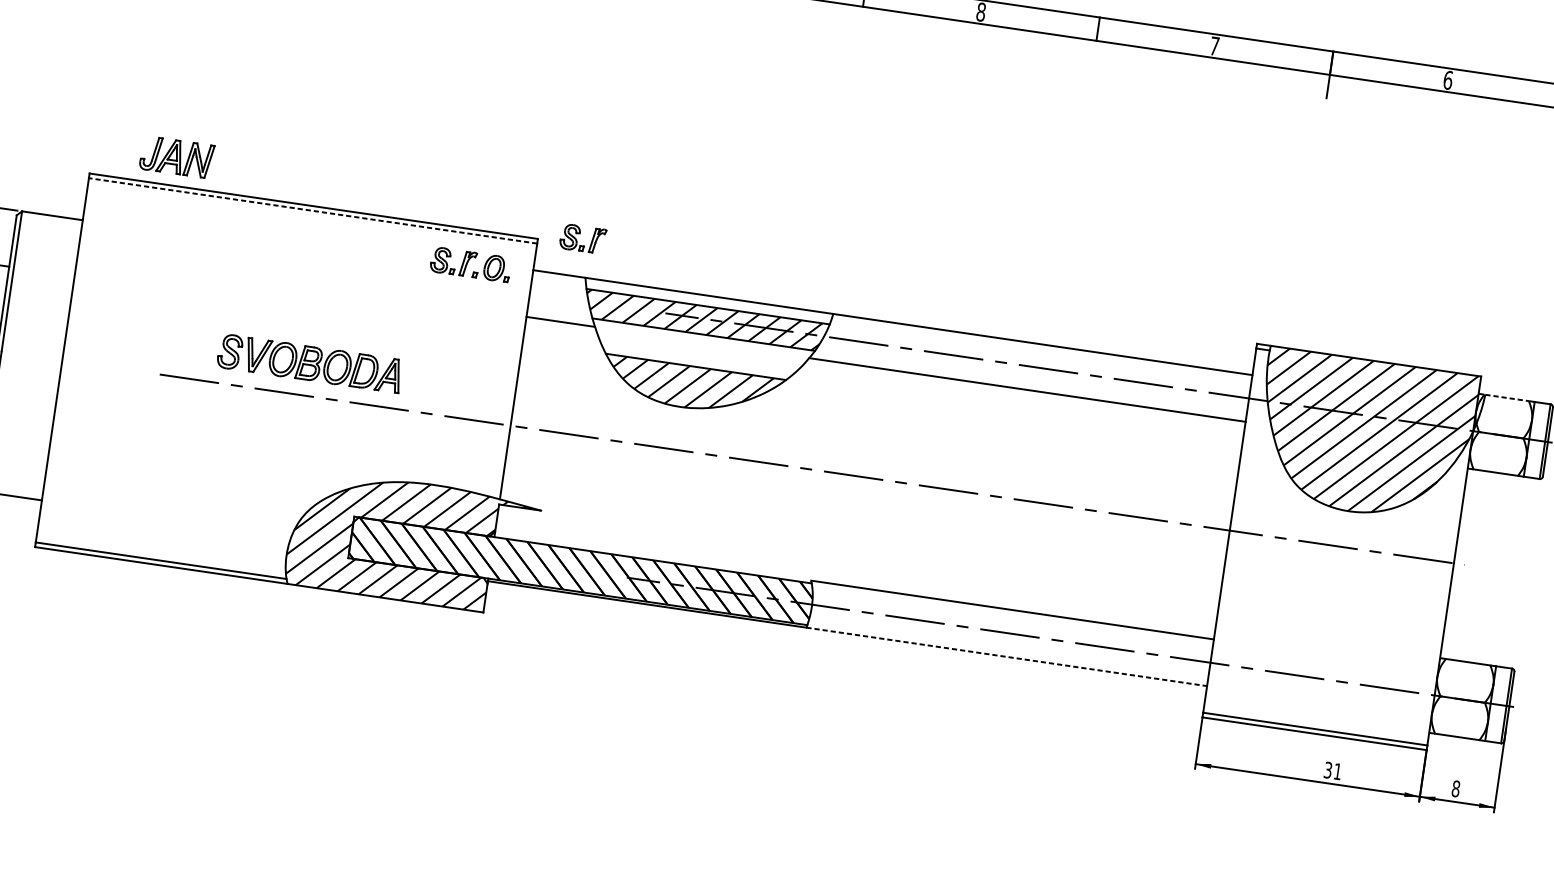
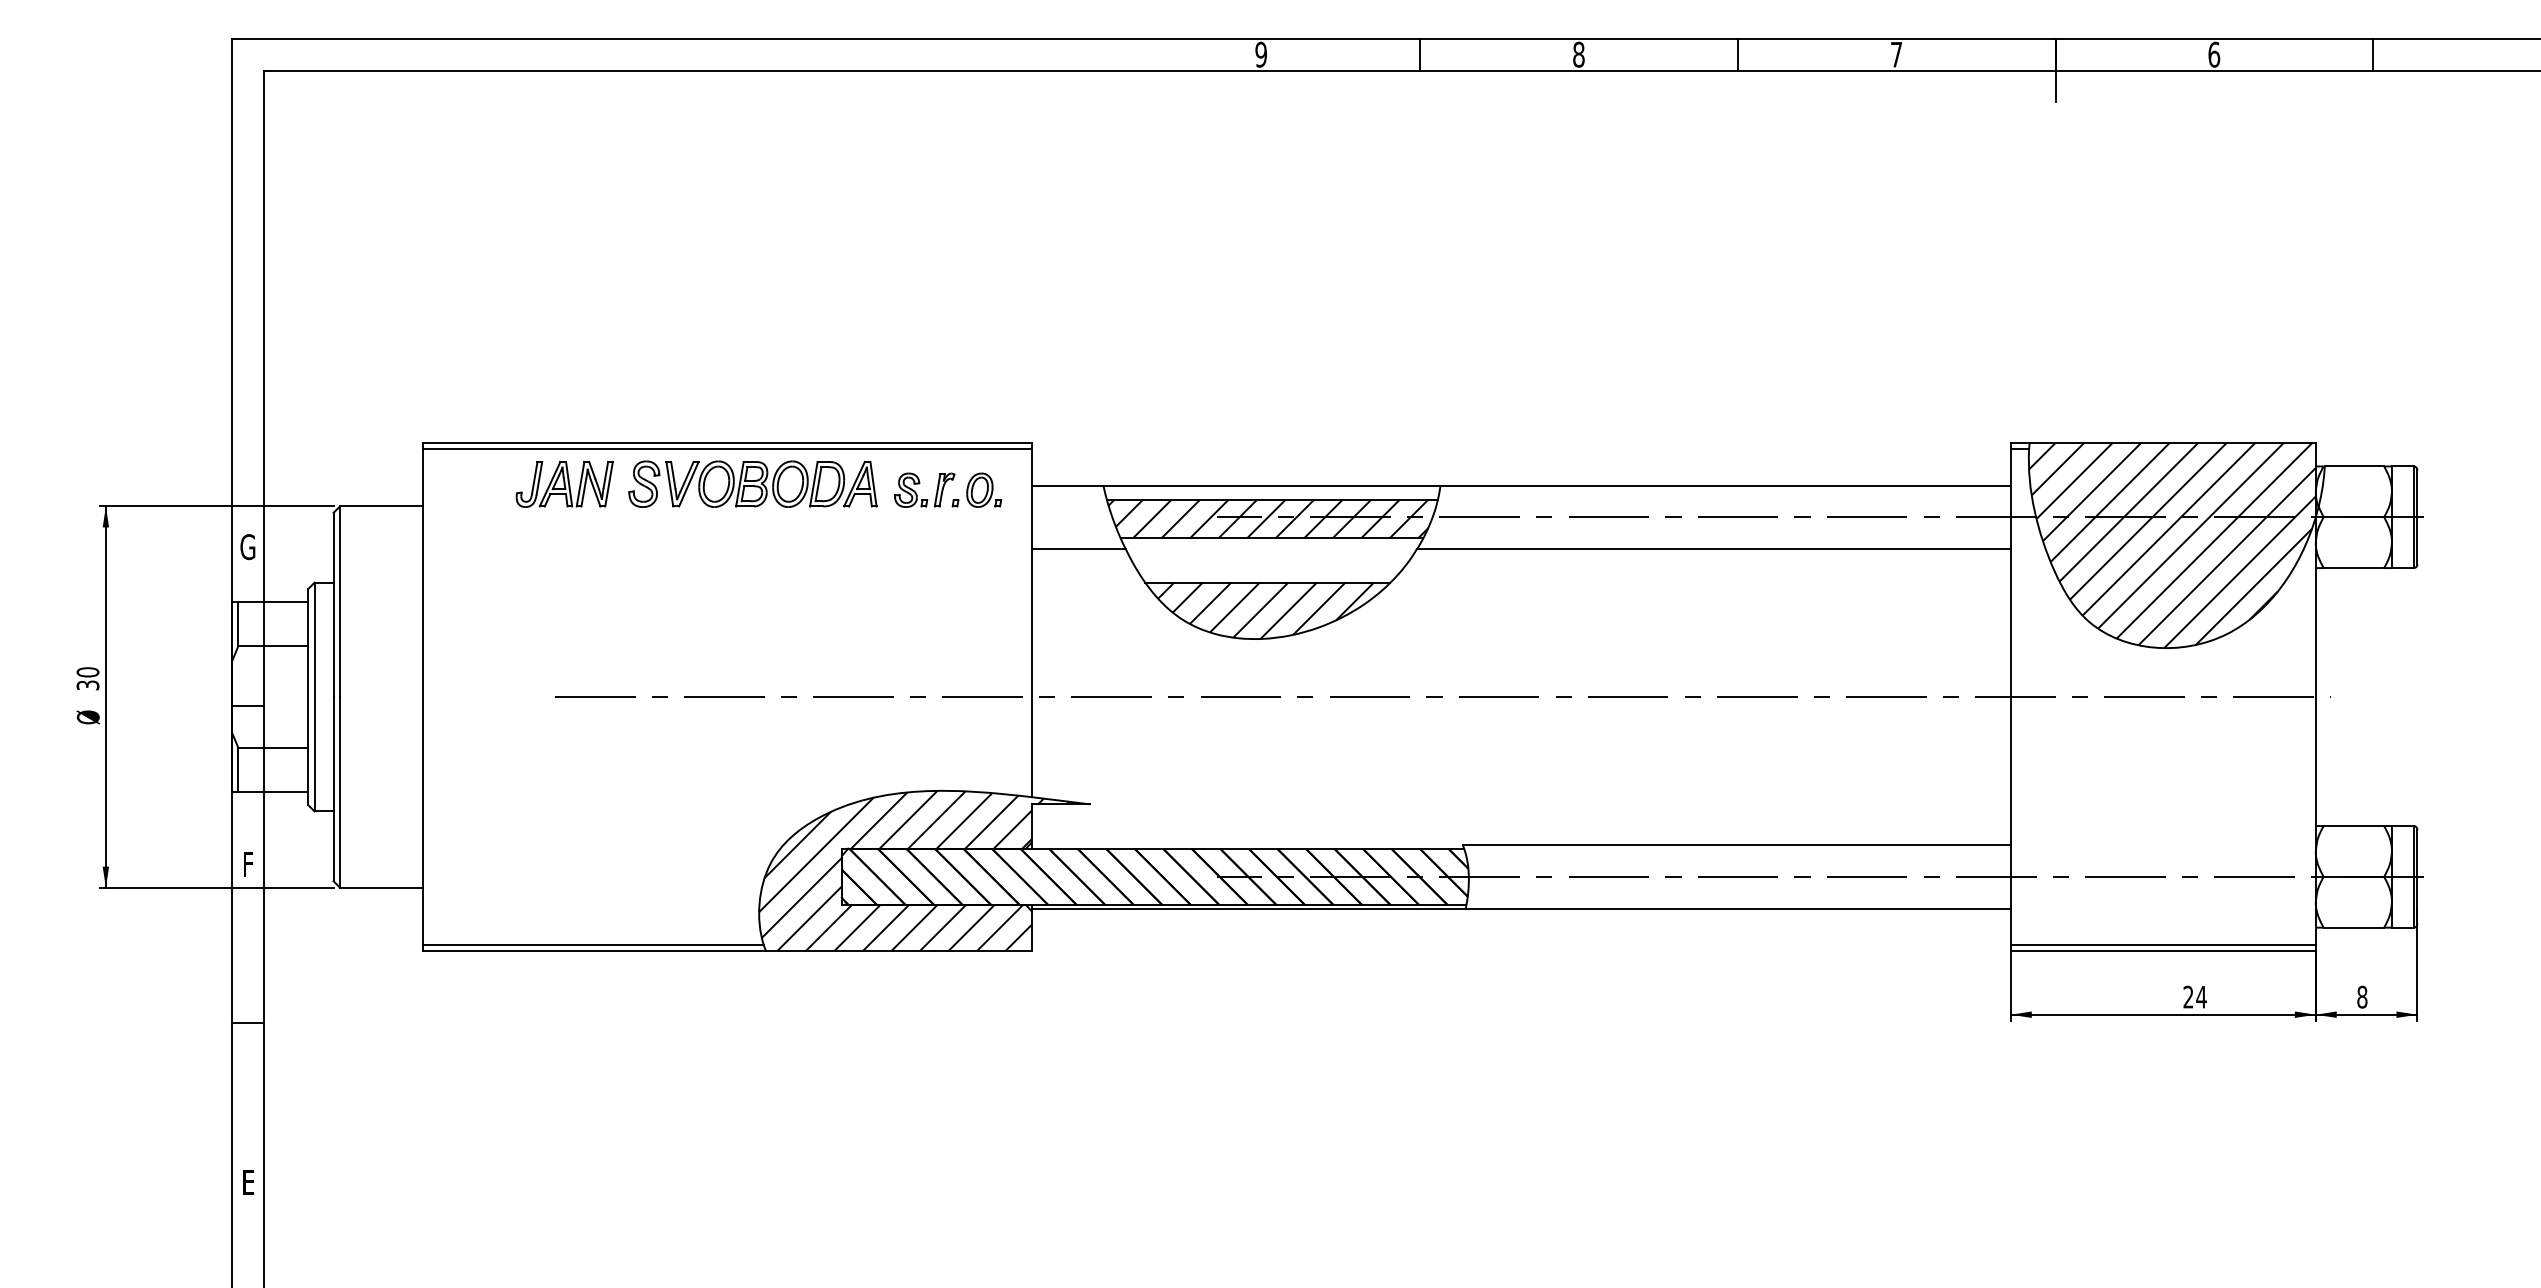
part: (176, 157) -> (564, 484), moved
line: (313, 211) -> (727, 449), dashed -> solid
part: (579, 234) -> (1087, 428), removed
part: (309, 362) -> (752, 483), moved
line: (1507, 398) -> (2354, 466), dashed -> solid
line: (1006, 656) -> (1738, 908), dashed -> solid
text: (1332, 771) -> (2194, 997), 31 -> 24

